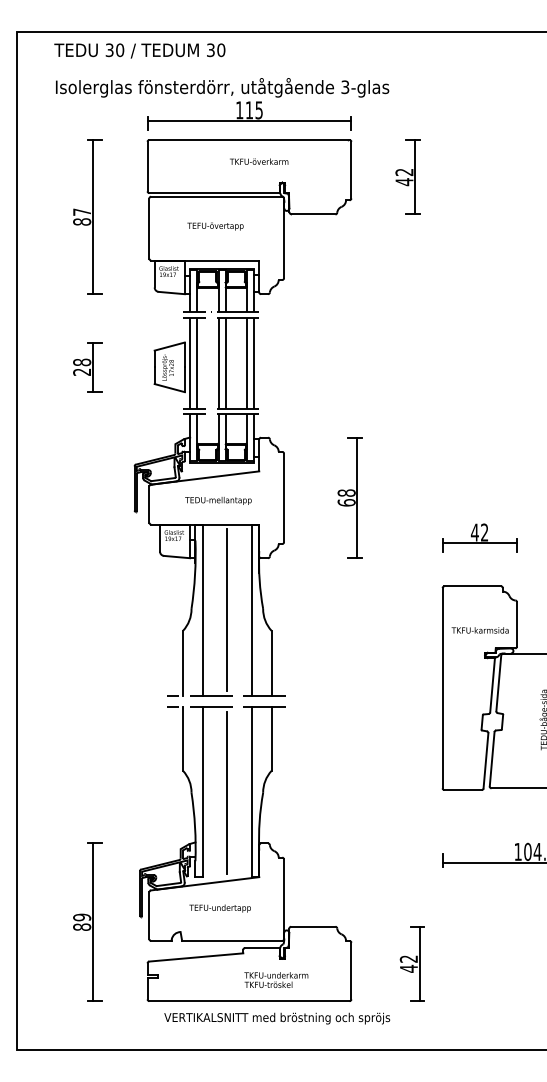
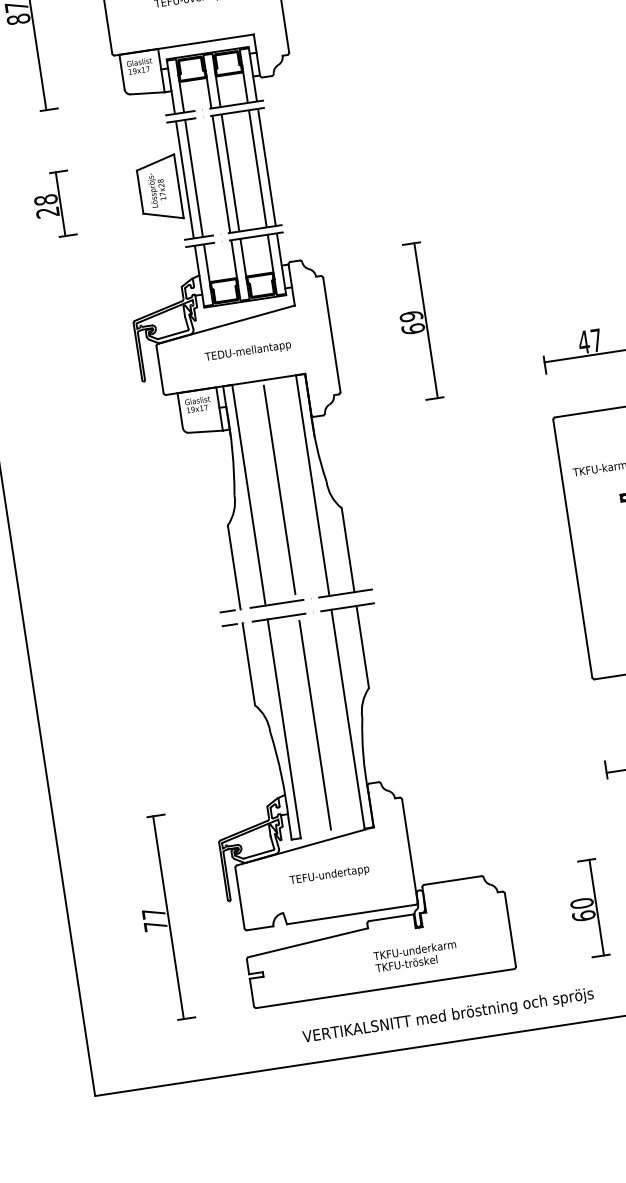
text: (346, 492) -> (411, 315), 68 -> 69
text: (484, 532) -> (596, 340), 42 -> 47
text: (82, 921) -> (155, 918), 89 -> 77
text: (408, 963) -> (582, 909), 42 -> 60
text: (277, 1018) -> (448, 1016), moved

